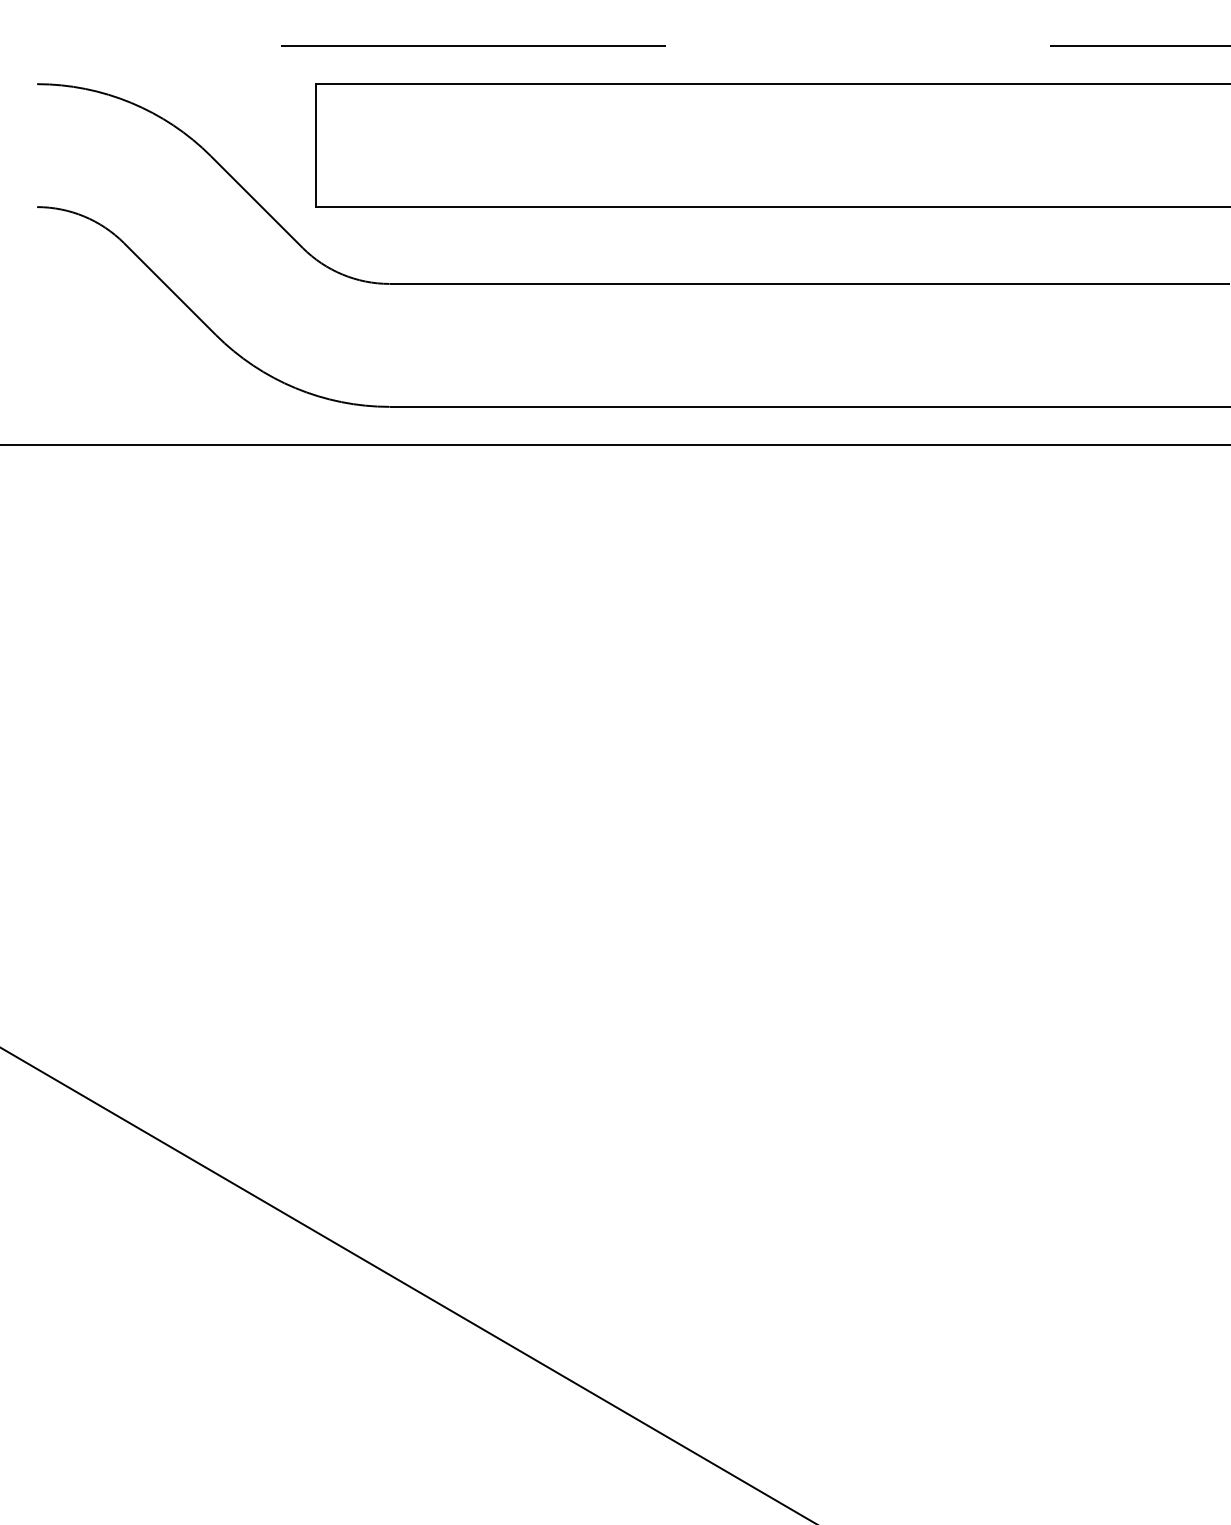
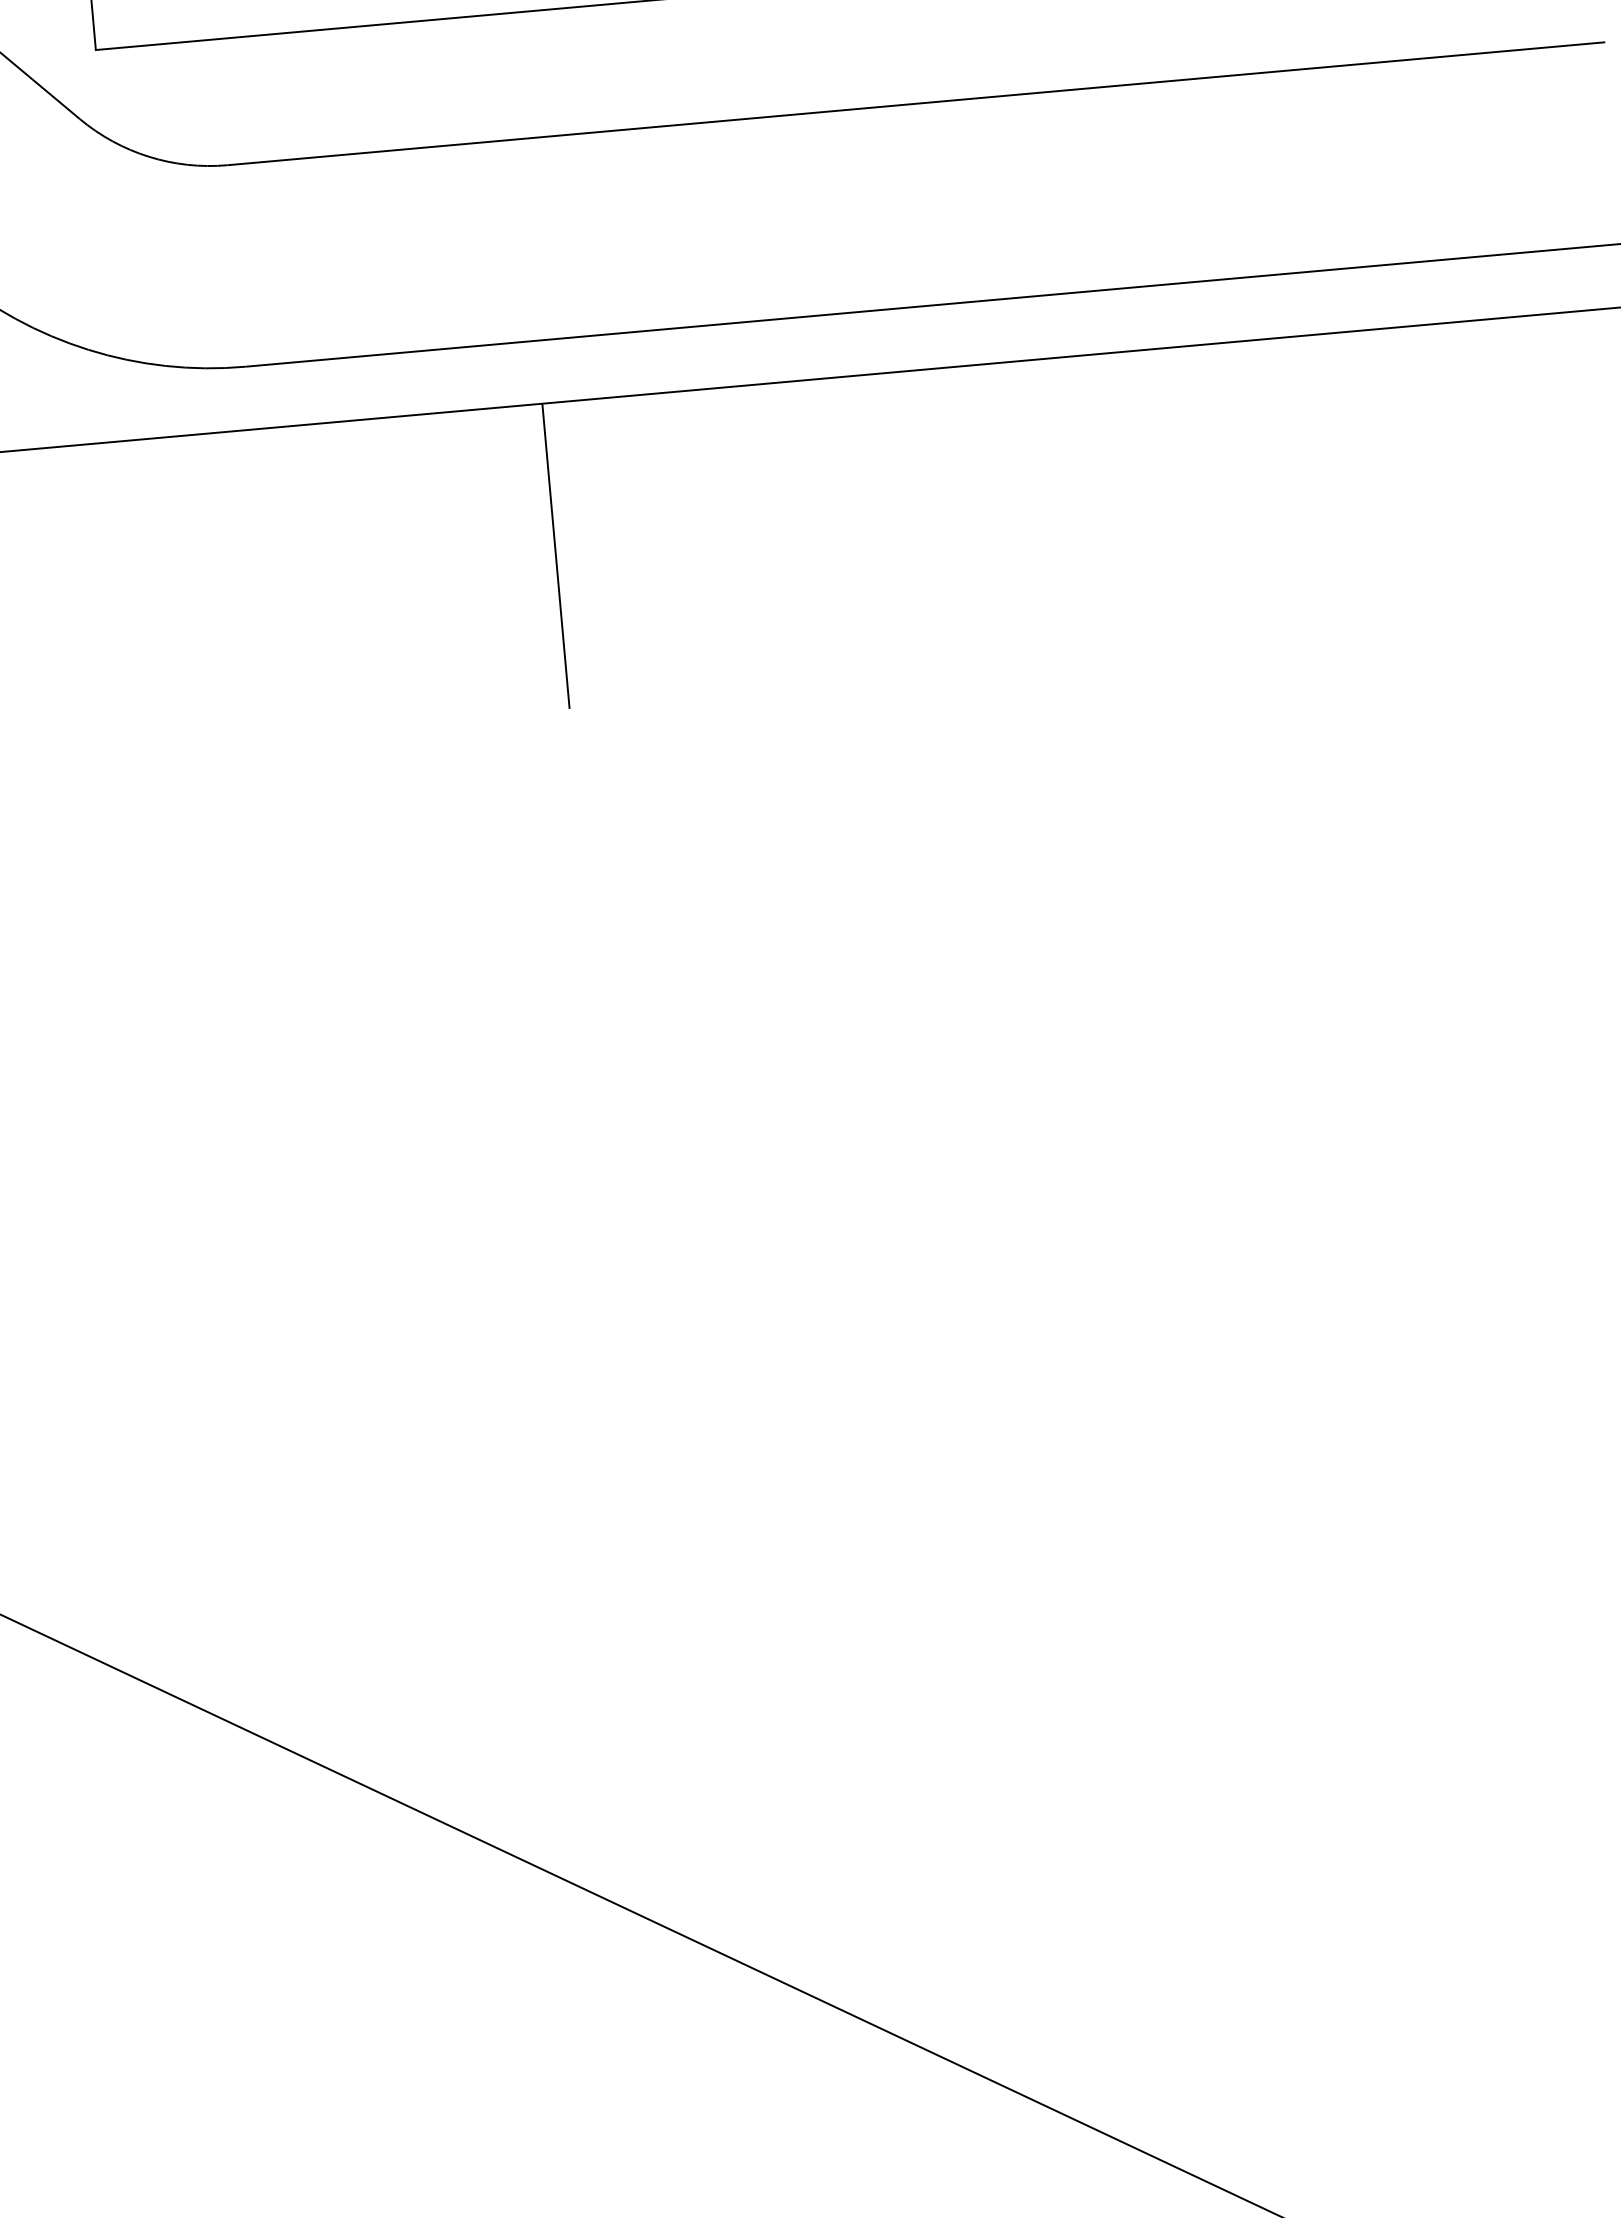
hatch: (567, 538) -> (556, 556), added

